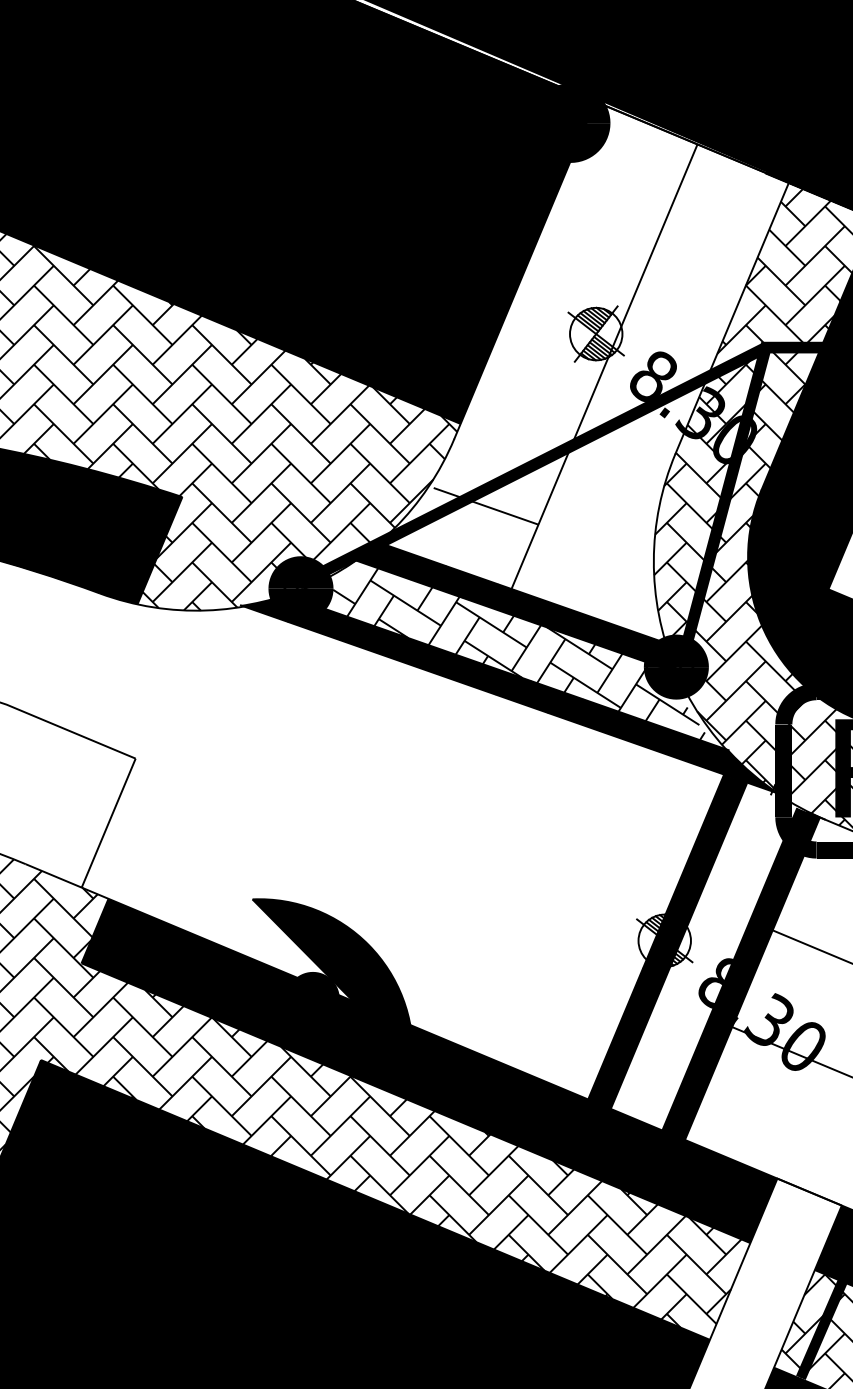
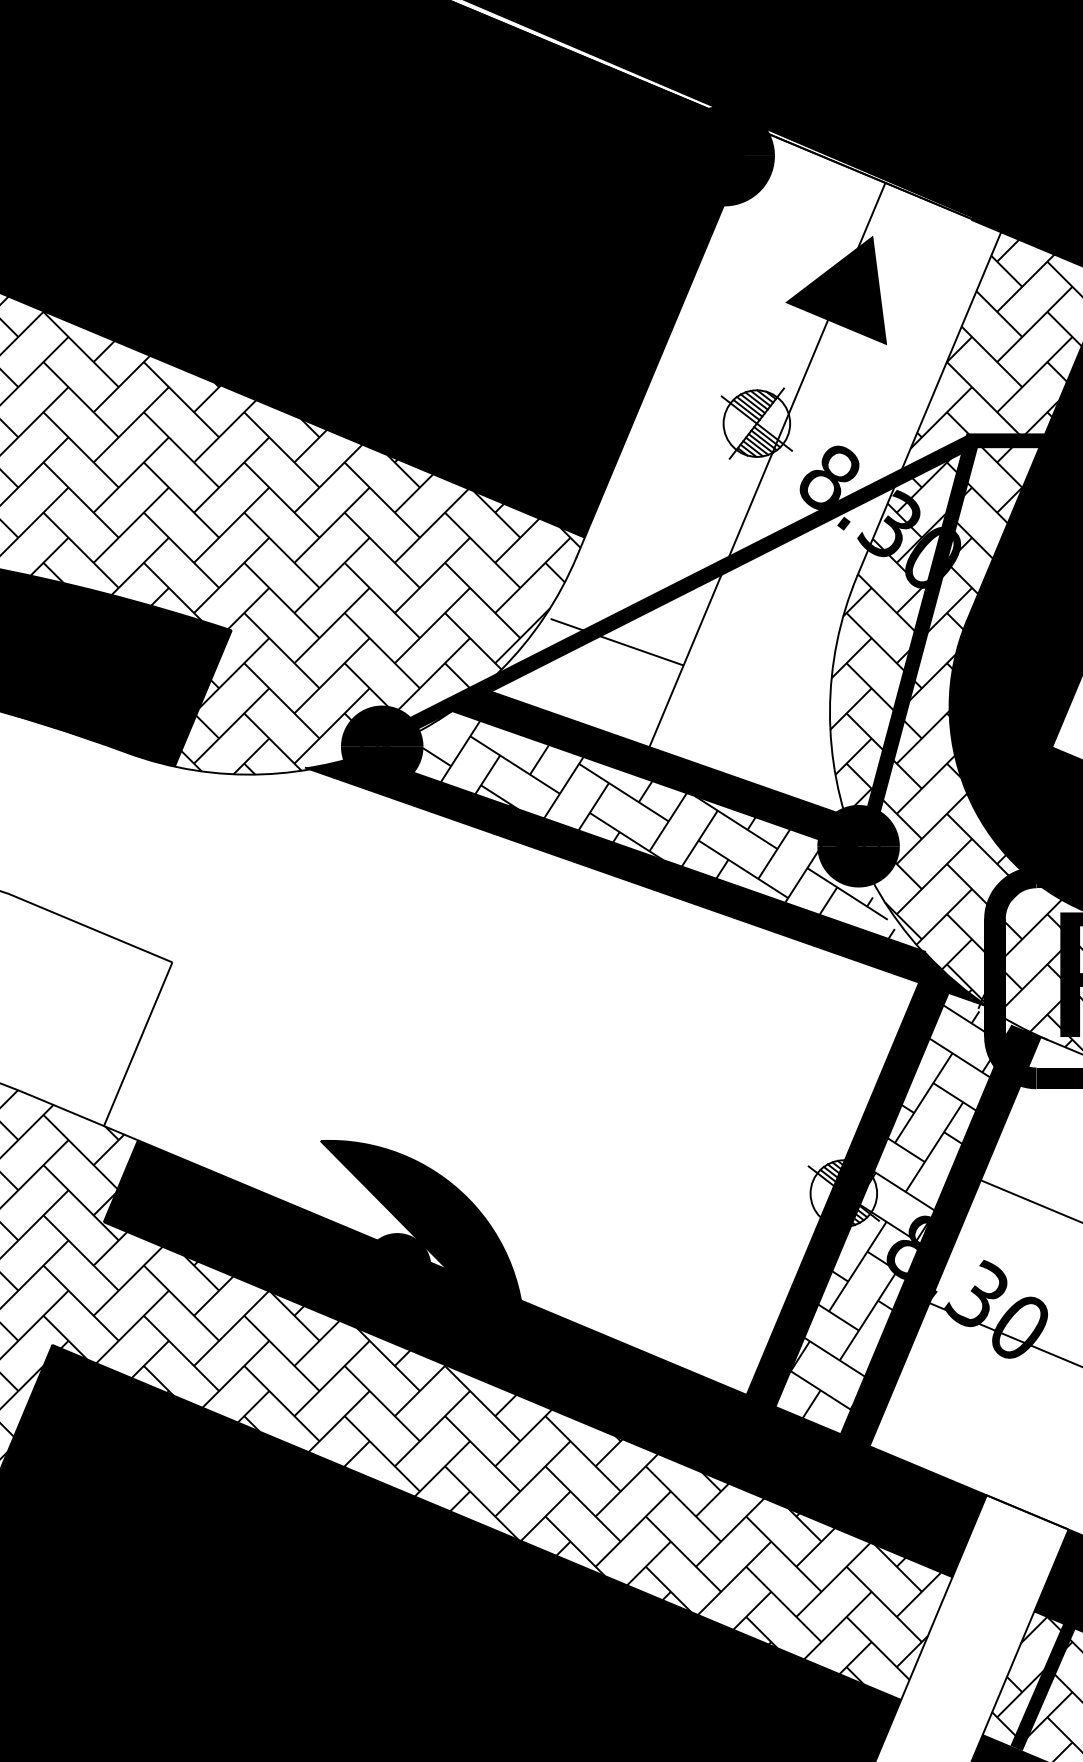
fill: (658, 229) -> (836, 290), added
hatch: (708, 954) -> (899, 1211), added

